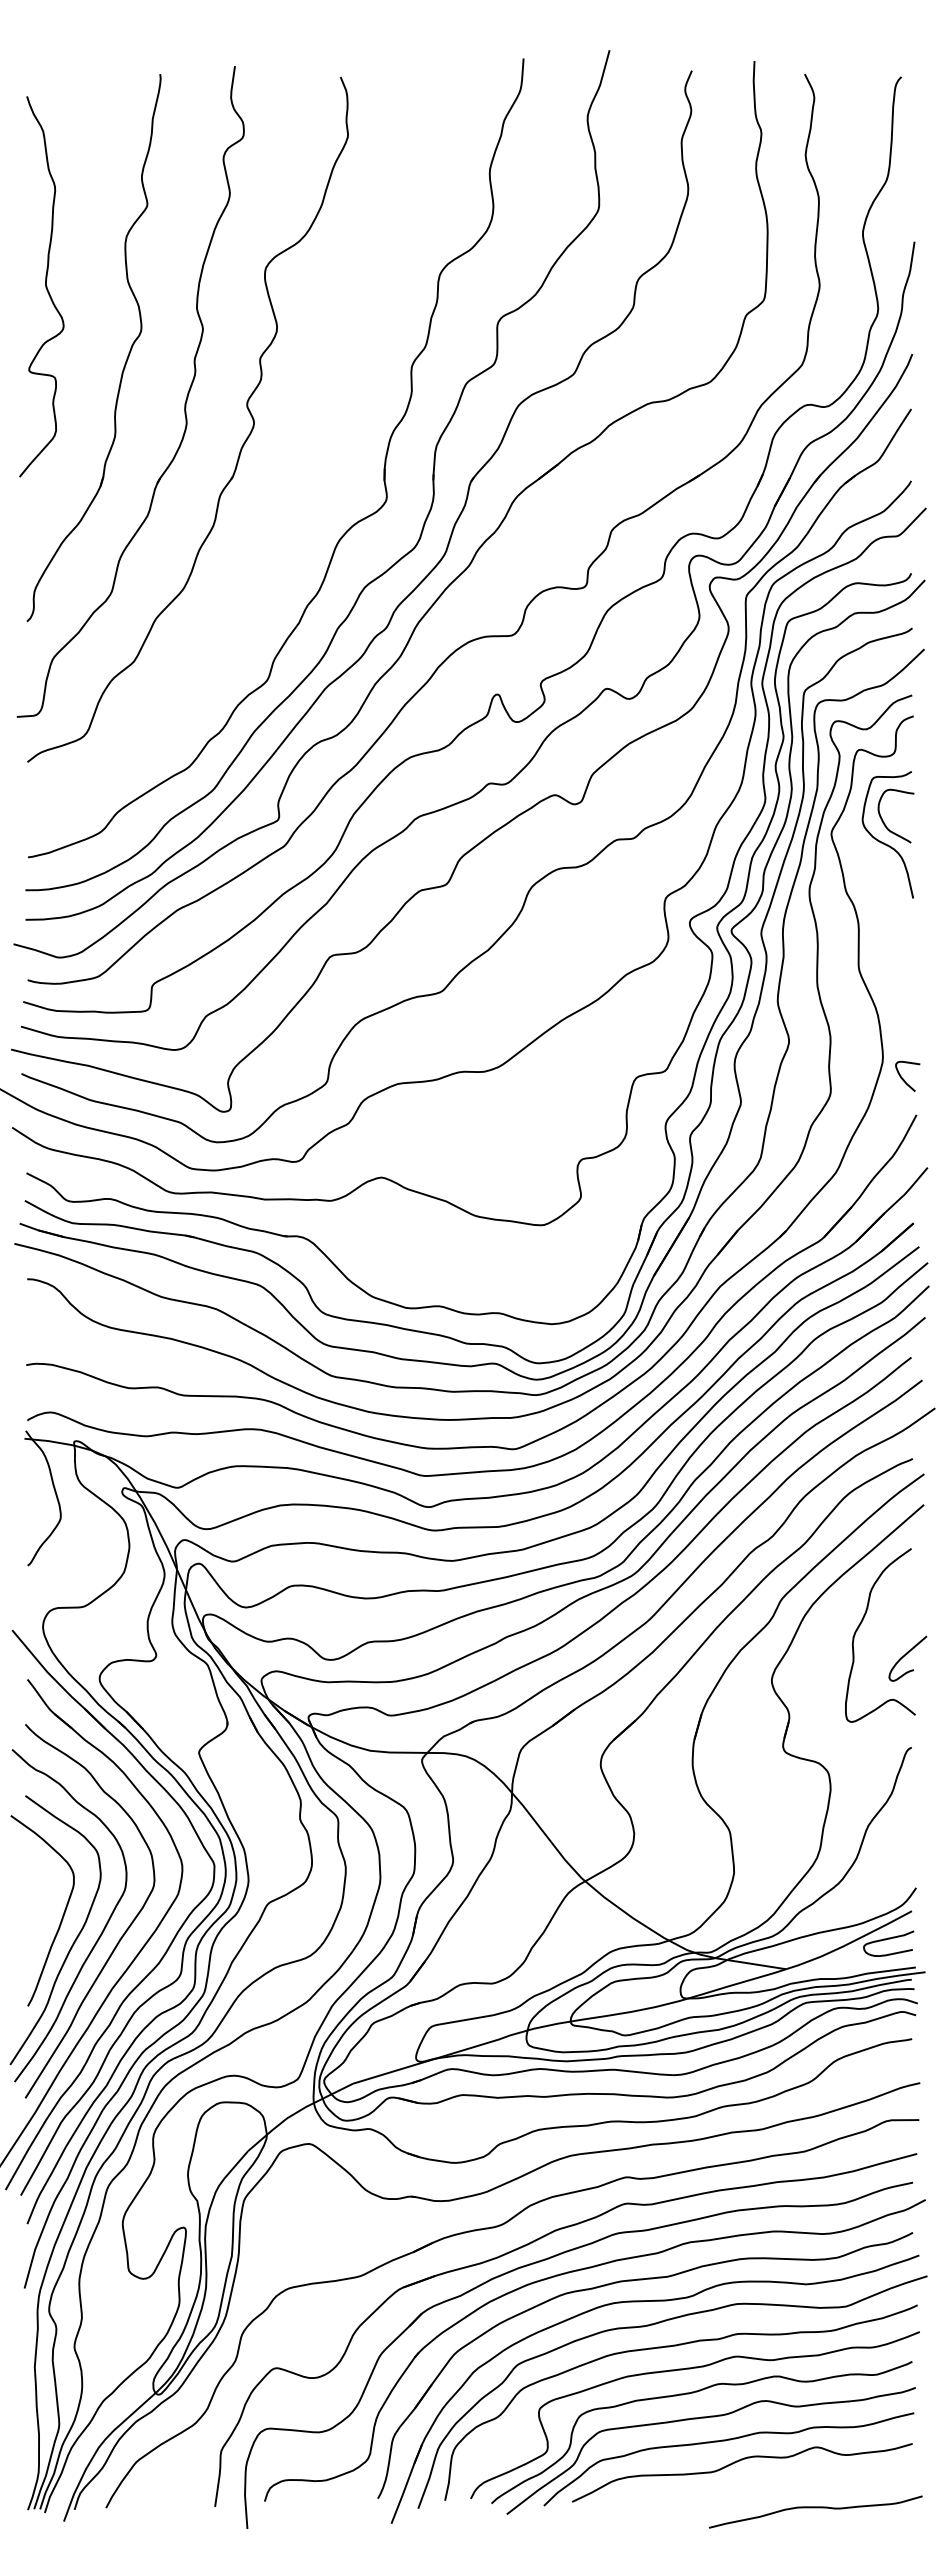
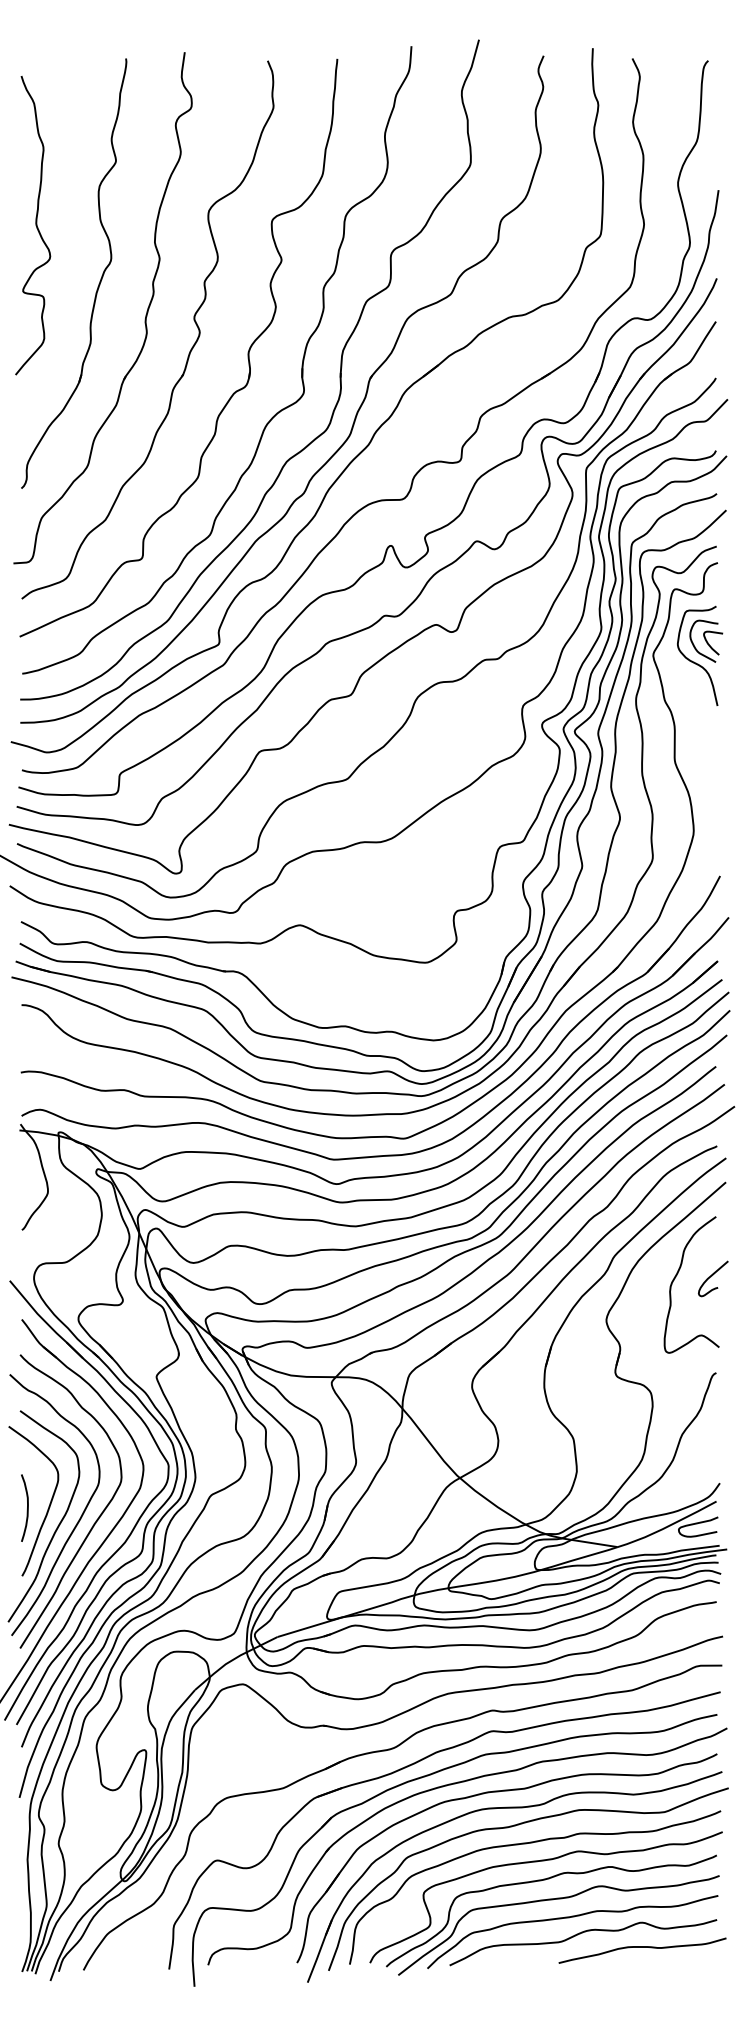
part: (315, 447) -> (248, 351), added
curve: (903, 1078) -> (709, 644), moved
curve: (906, 1655) -> (712, 1276), moved
curve: (34, 1919) -> (27, 1508), added
curve: (815, 2508) -> (642, 1947), moved

